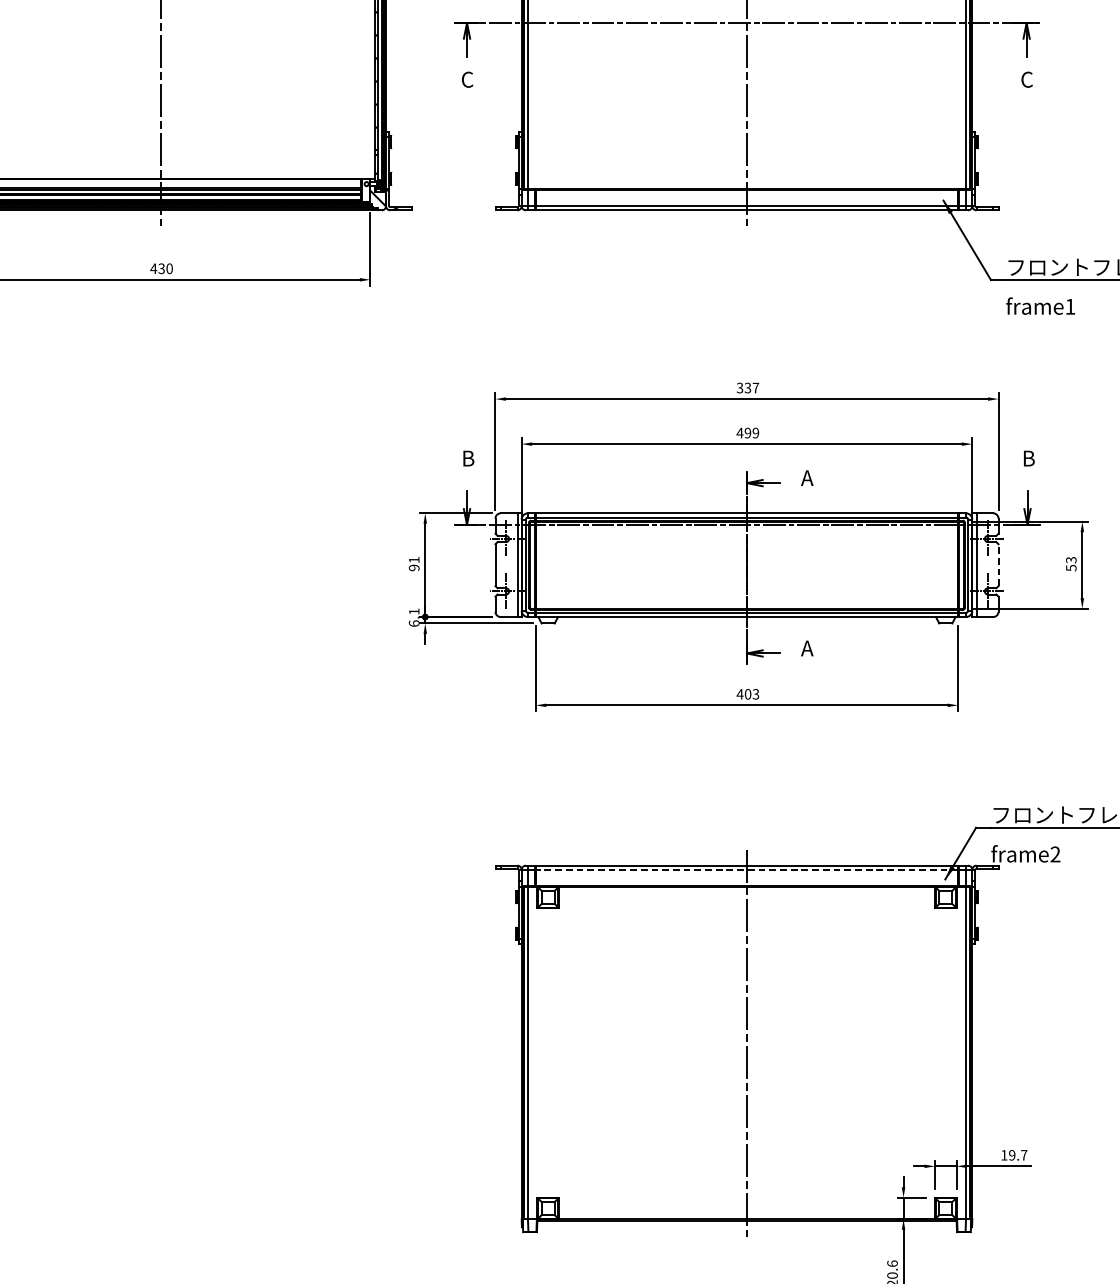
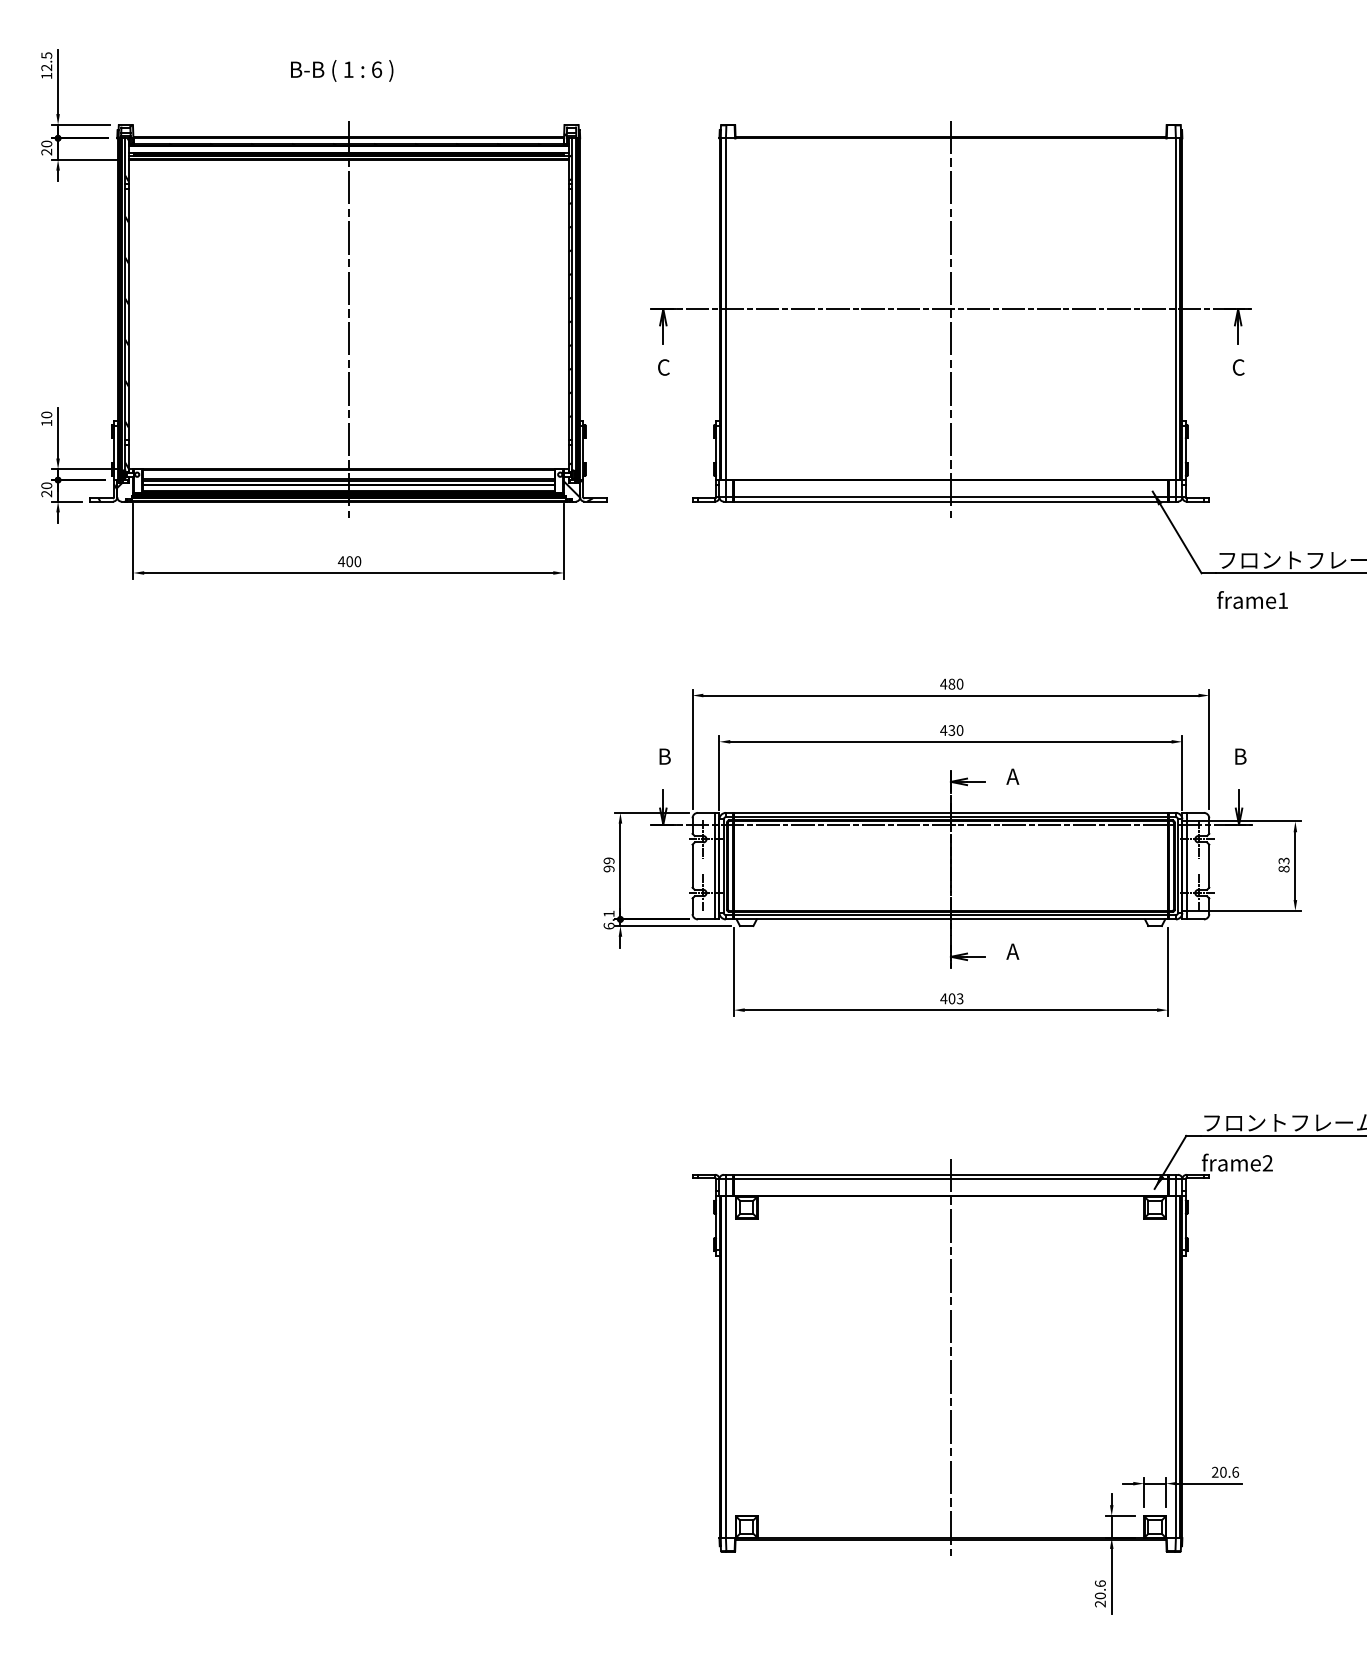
text: (161, 268) -> (349, 561), 430 -> 400
text: (747, 387) -> (951, 683), 337 -> 480
text: (751, 433) -> (955, 730), 499 -> 430
text: (413, 559) -> (608, 860), 91 -> 99
line: (998, 565) -> (1209, 866), dashed -> solid
text: (1070, 567) -> (1283, 868), 53 -> 83
line: (746, 870) -> (950, 1179), dashed -> solid
text: (1014, 1154) -> (1225, 1471), 19.7 -> 20.6

